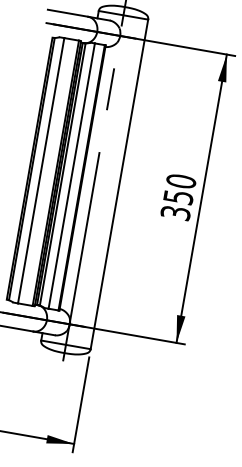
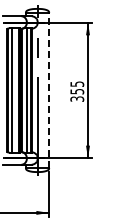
text: (181, 182) -> (77, 84), 350 -> 355
line: (120, 184) -> (49, 90), solid -> dashed

